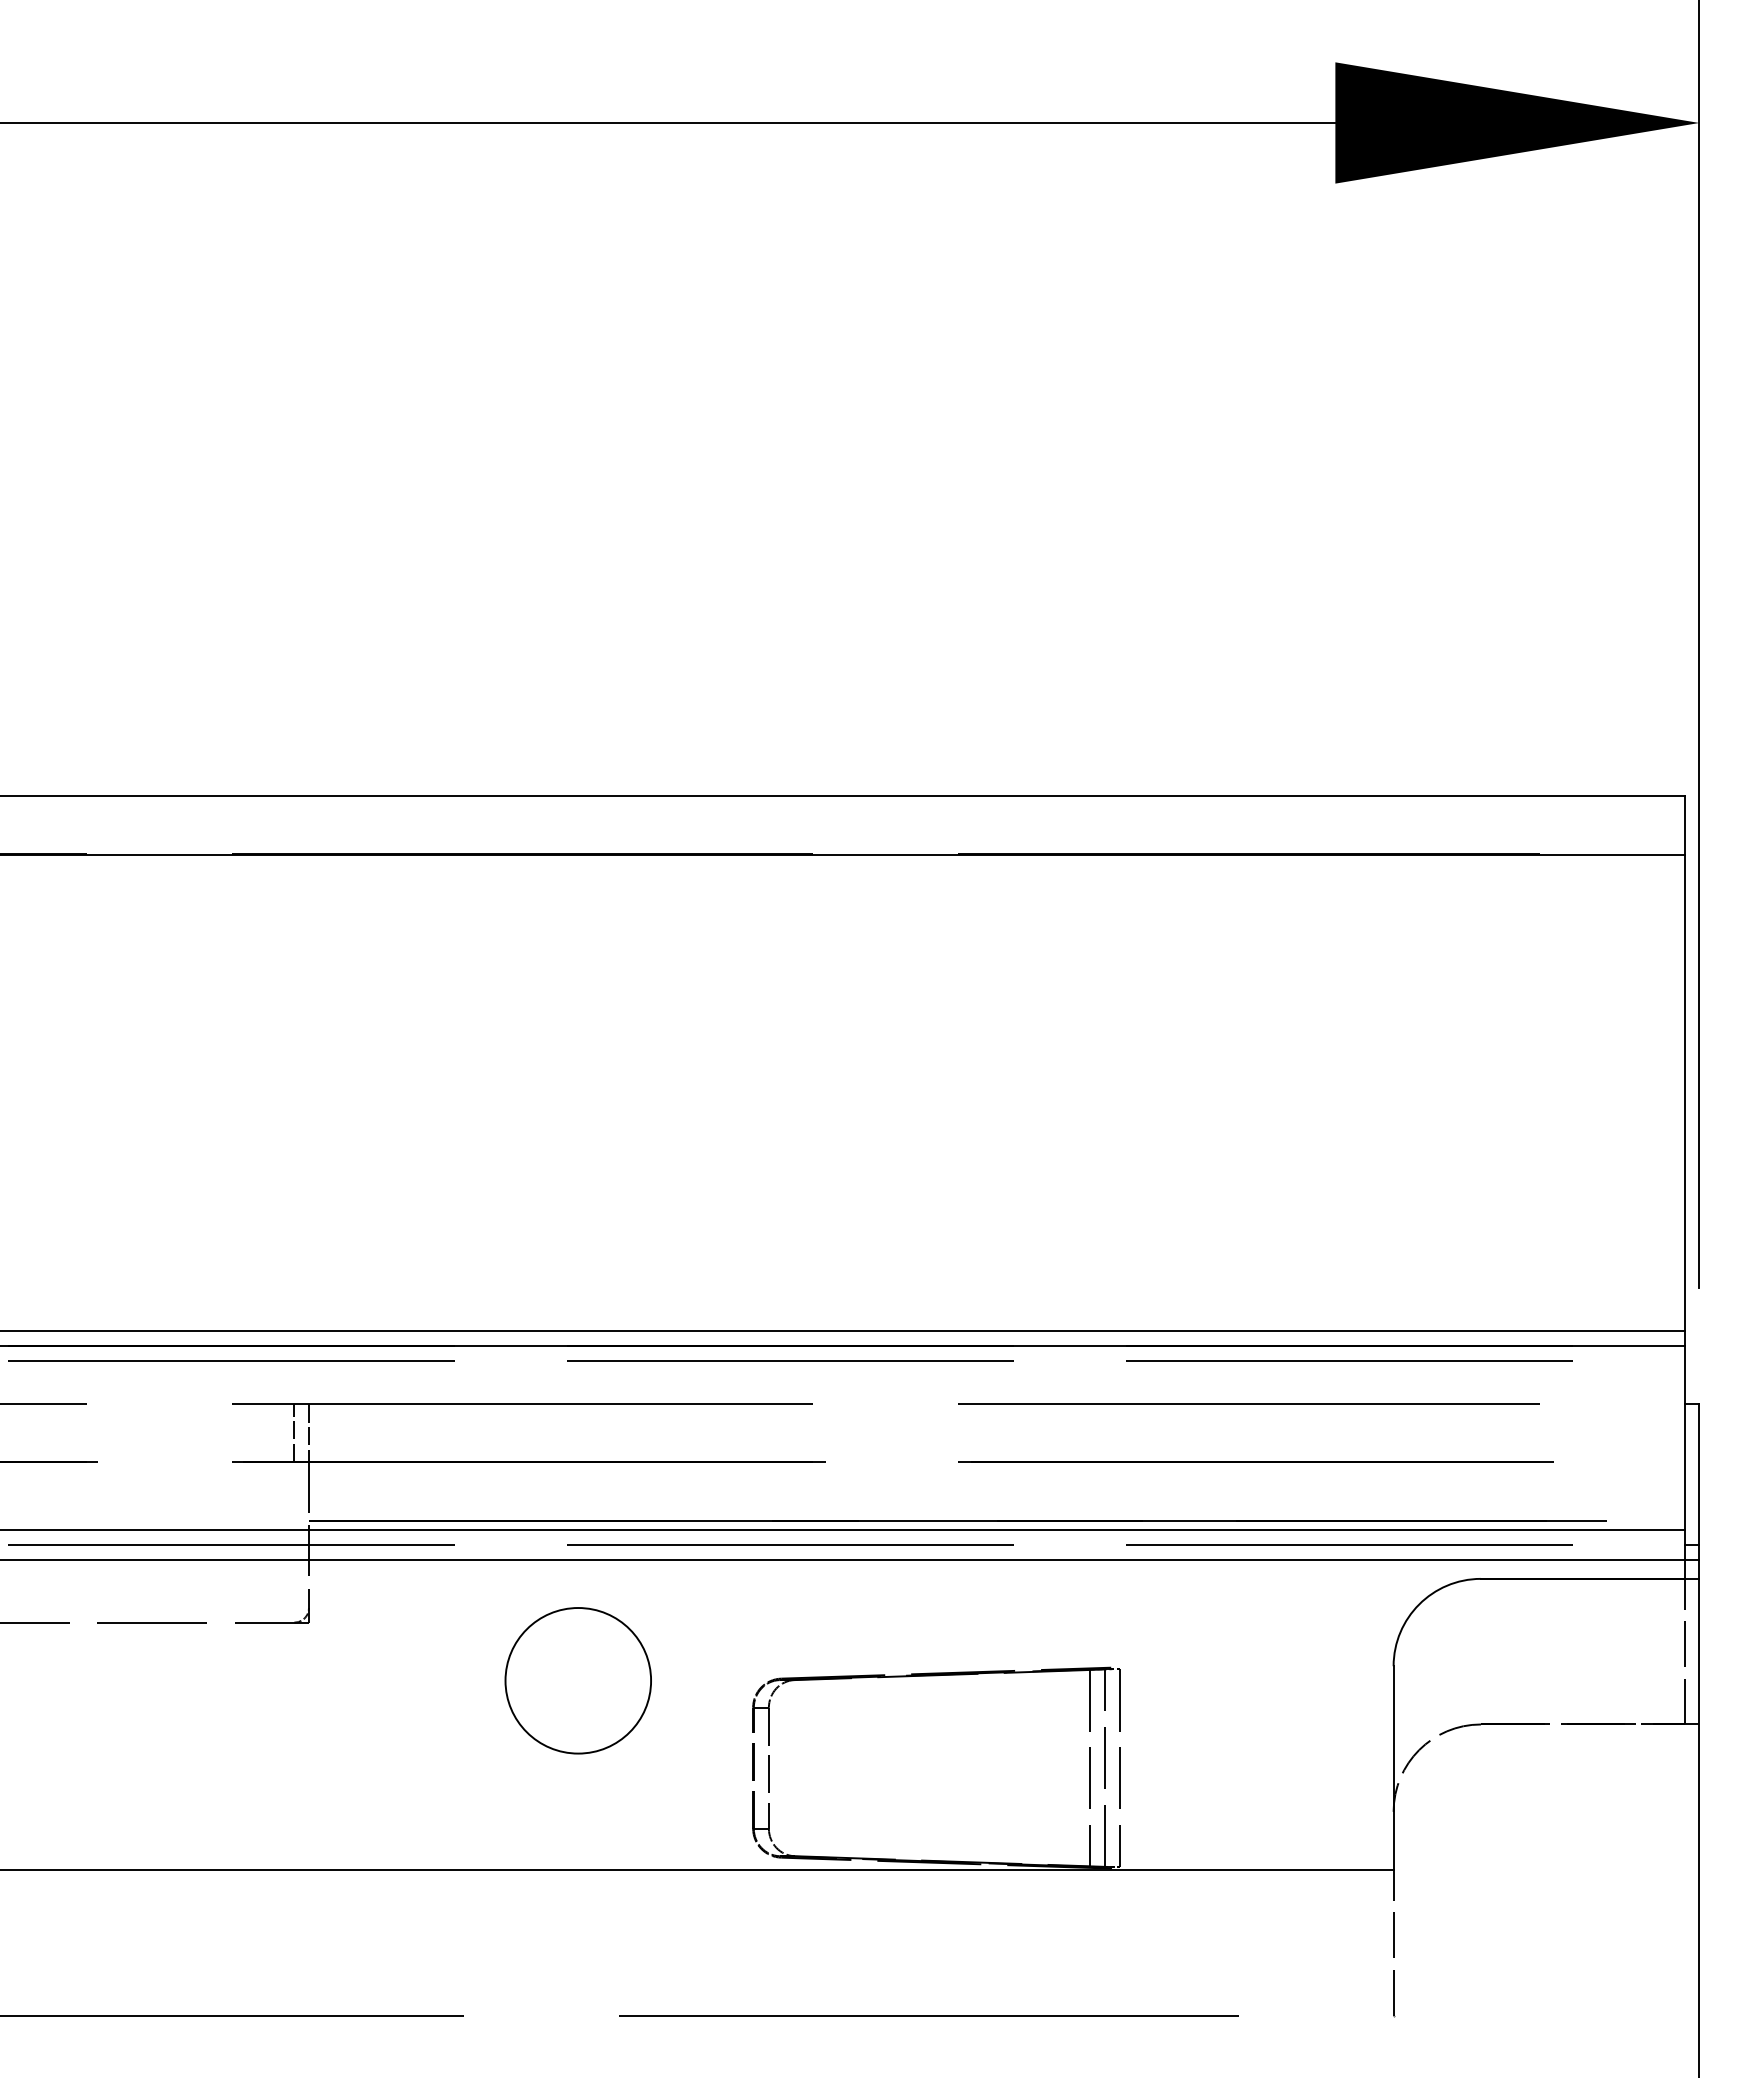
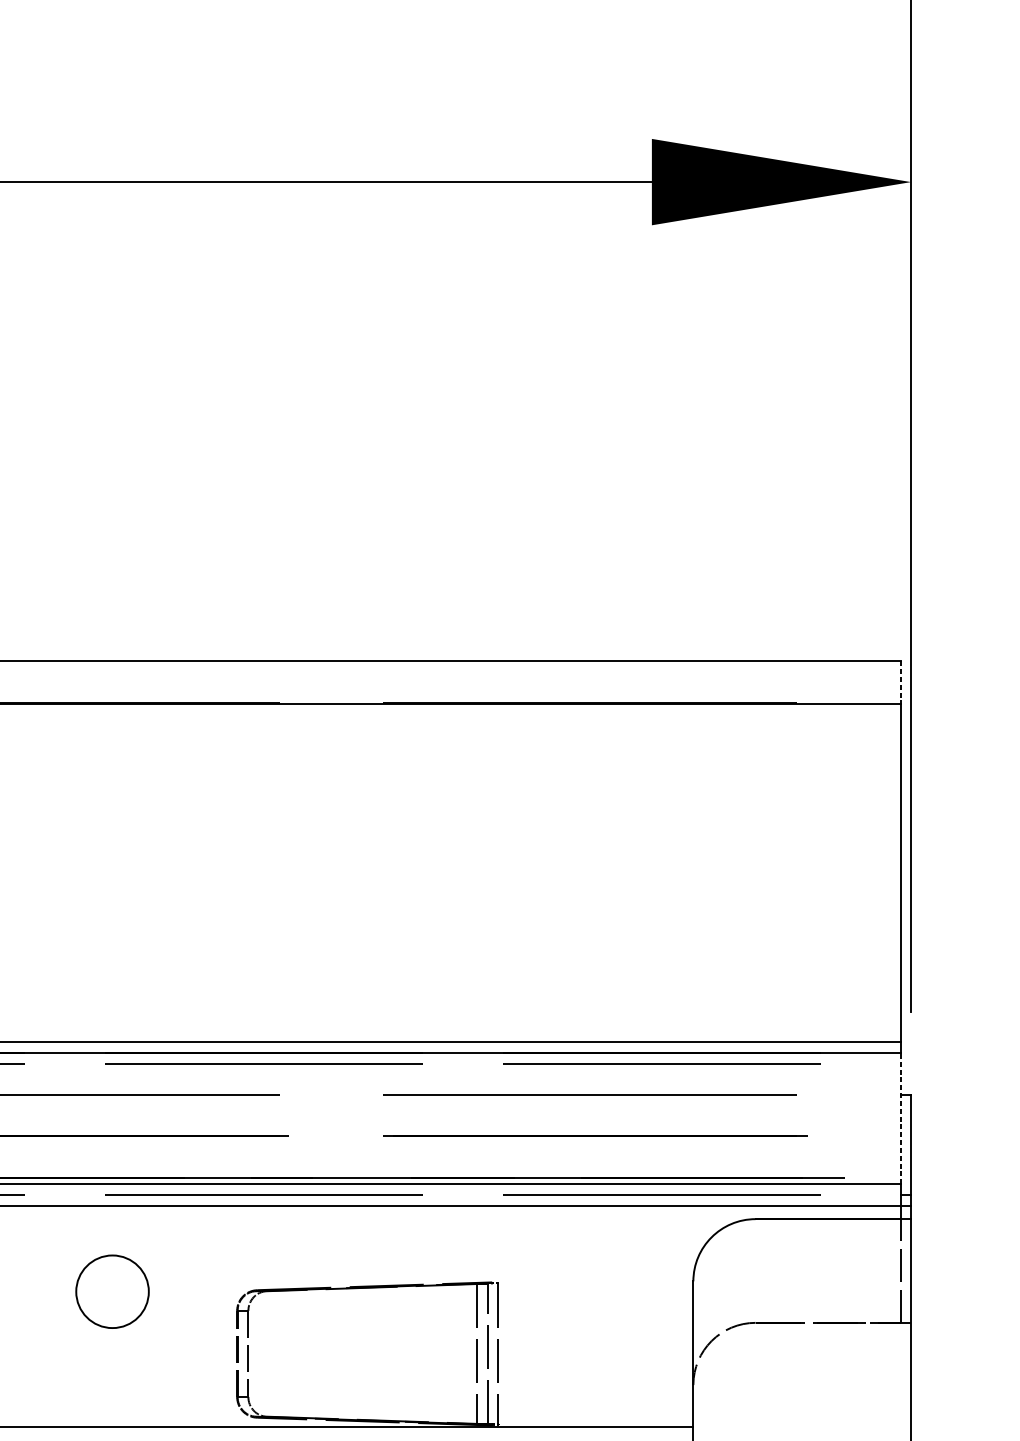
line: (1684, 825) -> (900, 682), solid -> dashed
line: (1684, 1437) -> (900, 1118), solid -> dashed
circle: (577, 1680) -> (112, 1291), size x0.7

